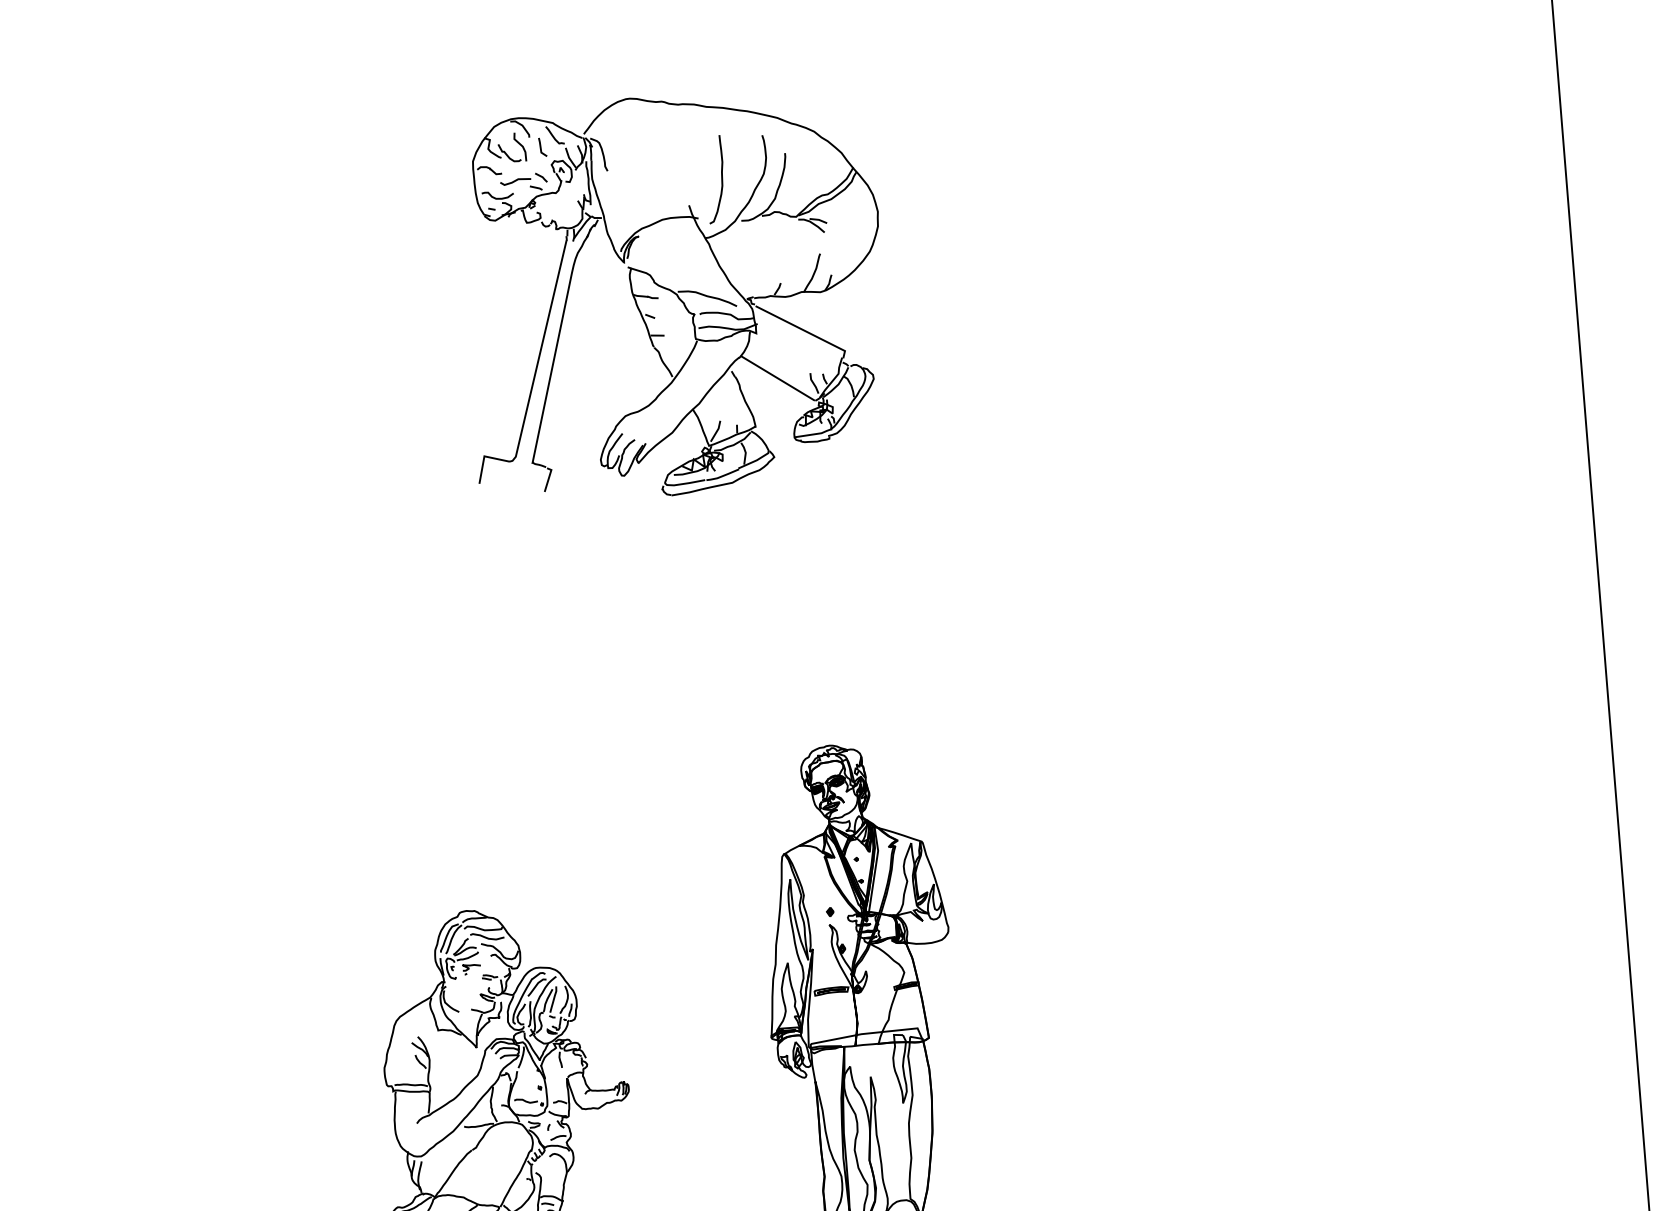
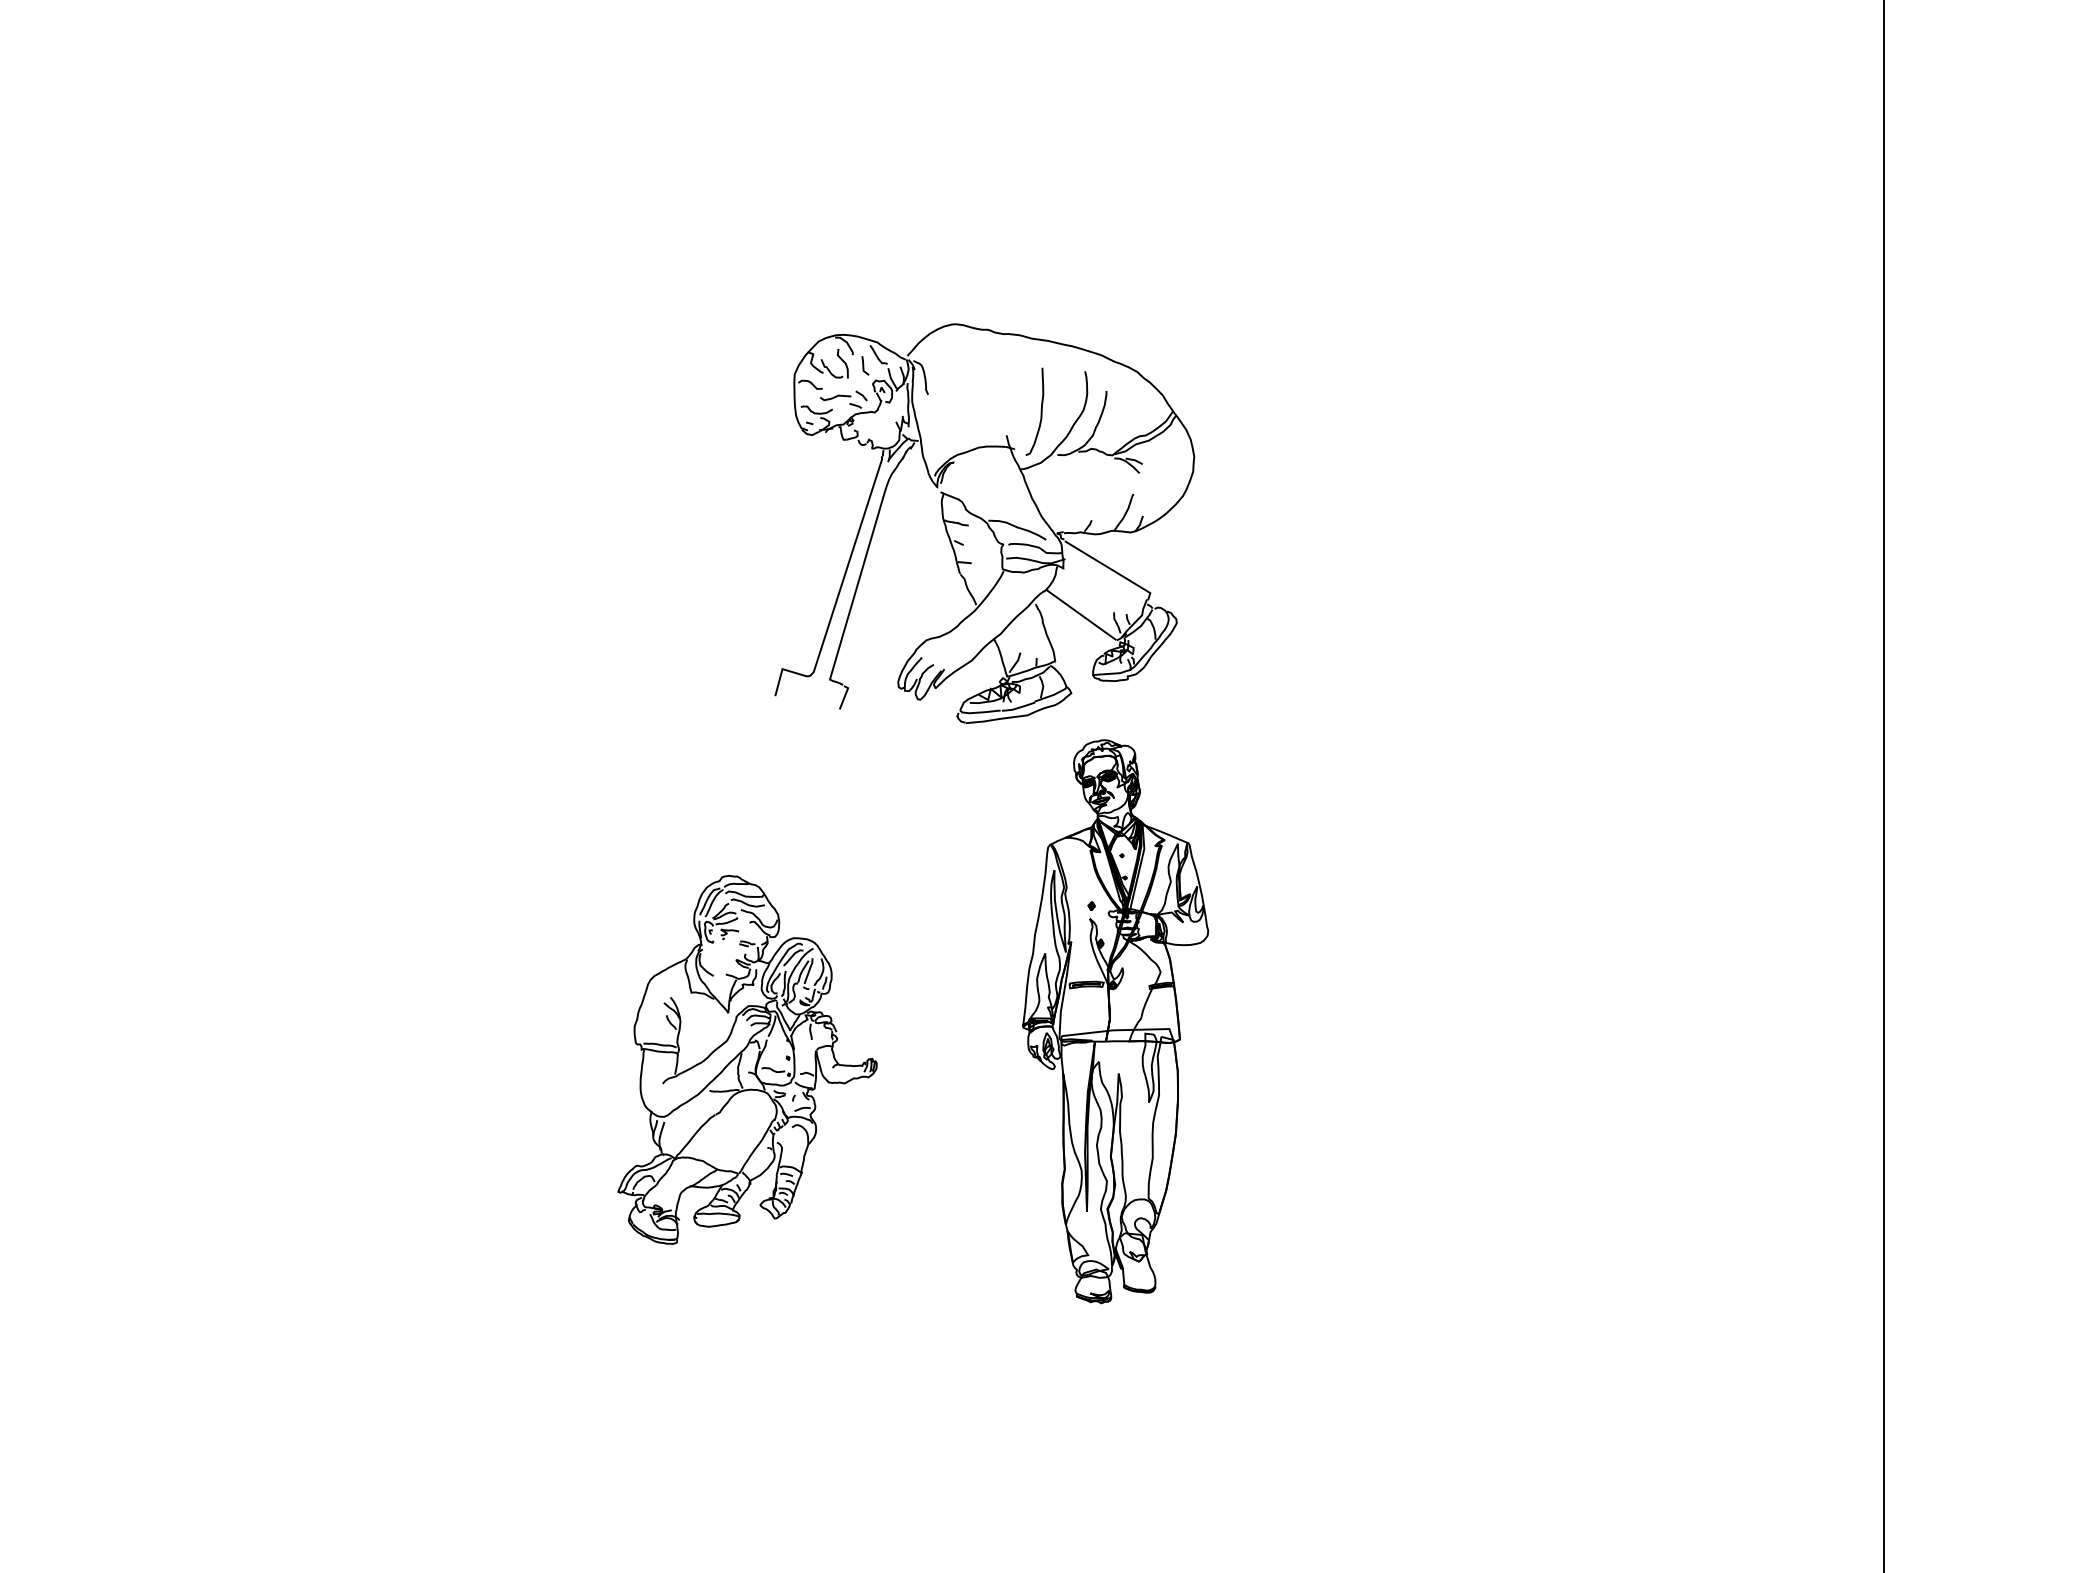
part: (674, 294) -> (984, 523), moved

